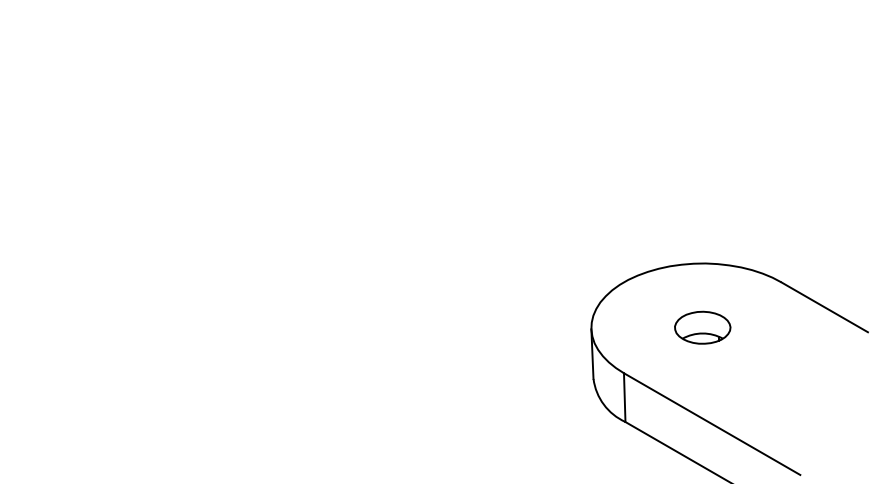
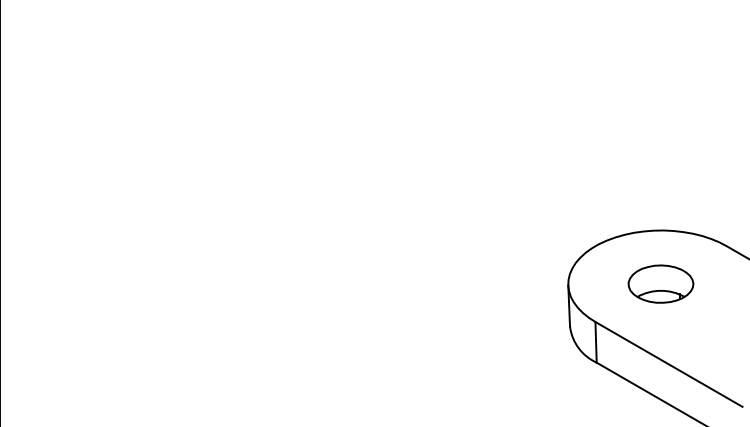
part: (703, 327) -> (661, 283), size x1.4

